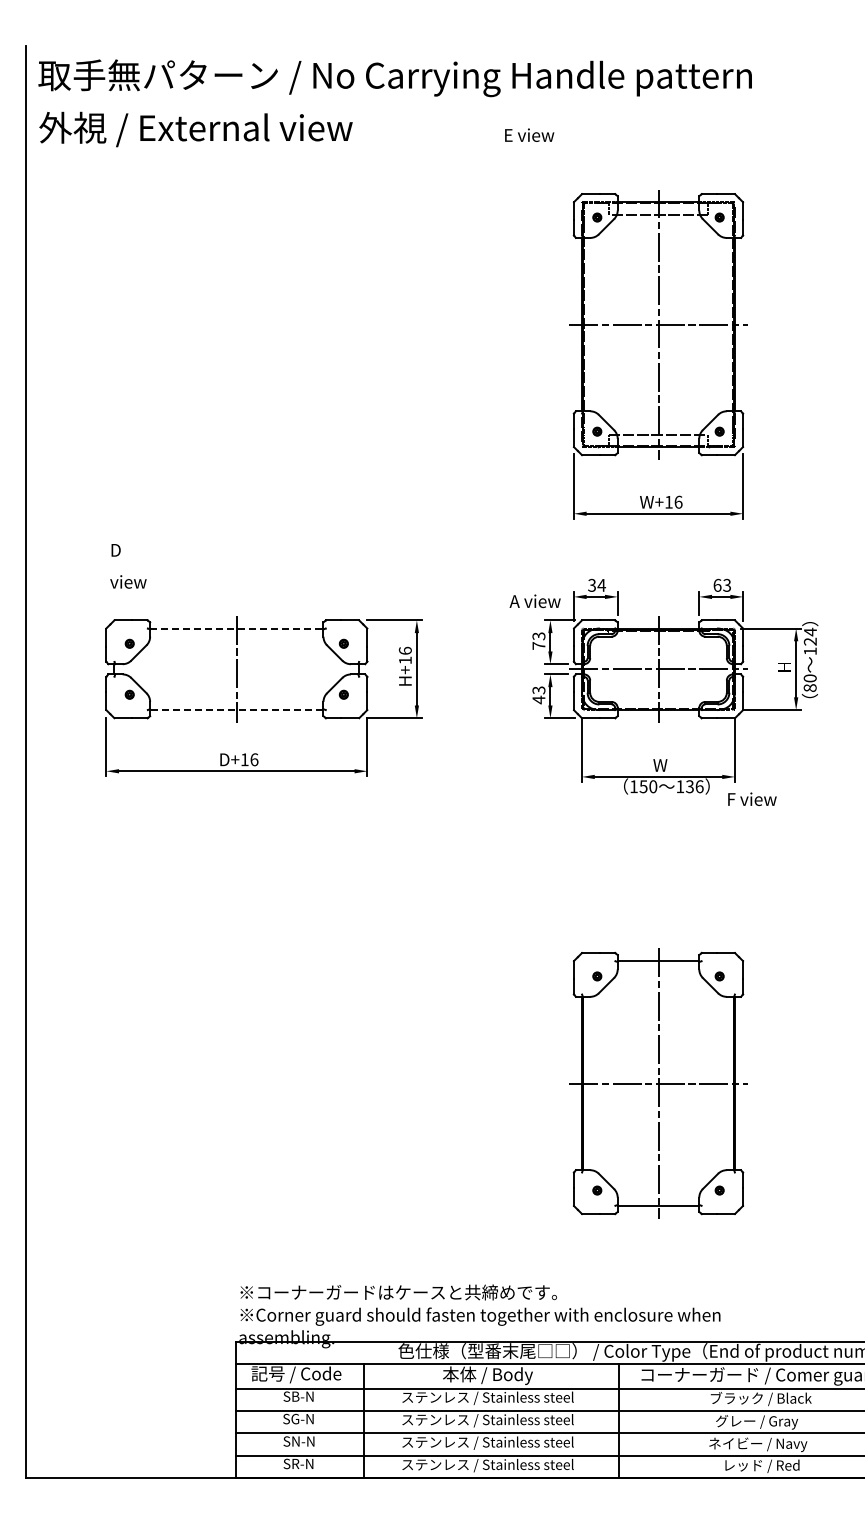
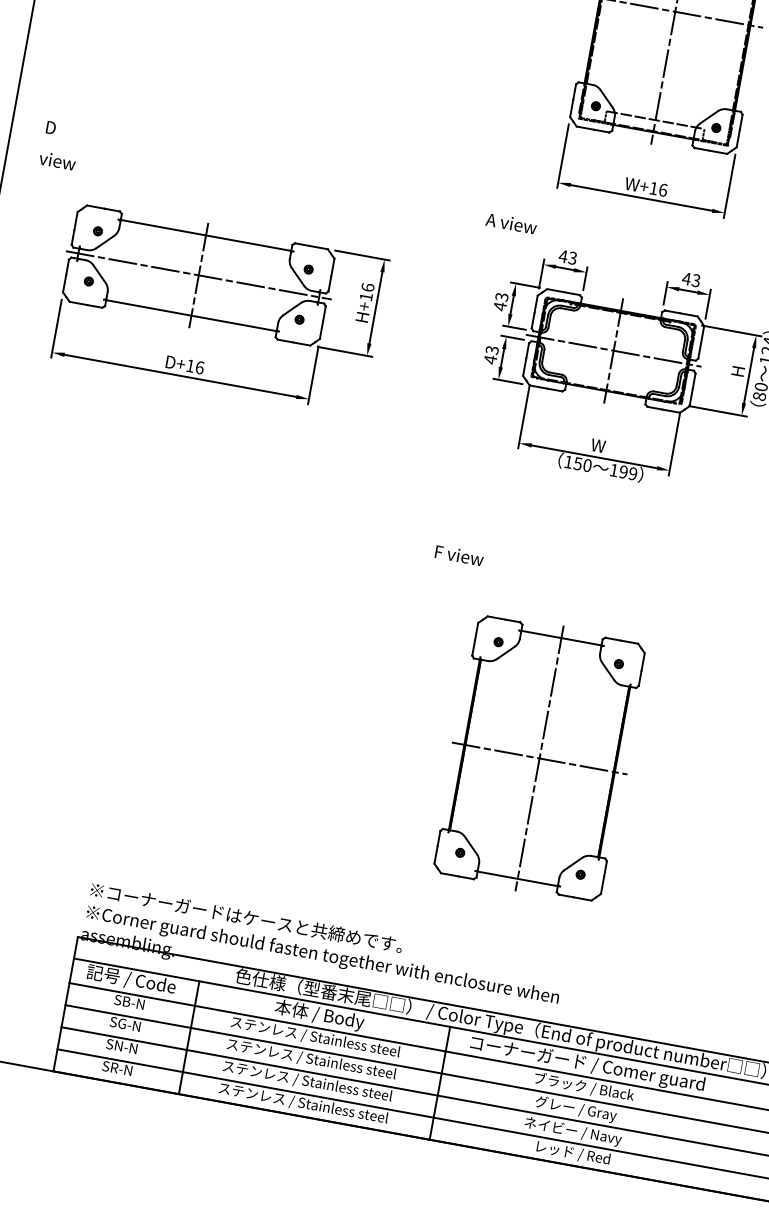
text: (128, 566) -> (60, 145), moved
text: (596, 584) -> (567, 256), 34 -> 43
text: (717, 584) -> (686, 278), 63 -> 43
text: (534, 601) -> (510, 223), moved
line: (236, 628) -> (205, 235), dashed -> solid
text: (538, 645) -> (499, 306), 73 -> 43
line: (236, 669) -> (198, 275), added
line: (236, 710) -> (191, 316), dashed -> solid
text: (694, 786) -> (628, 472), 136 -> 199
text: (752, 798) -> (459, 554), moved

